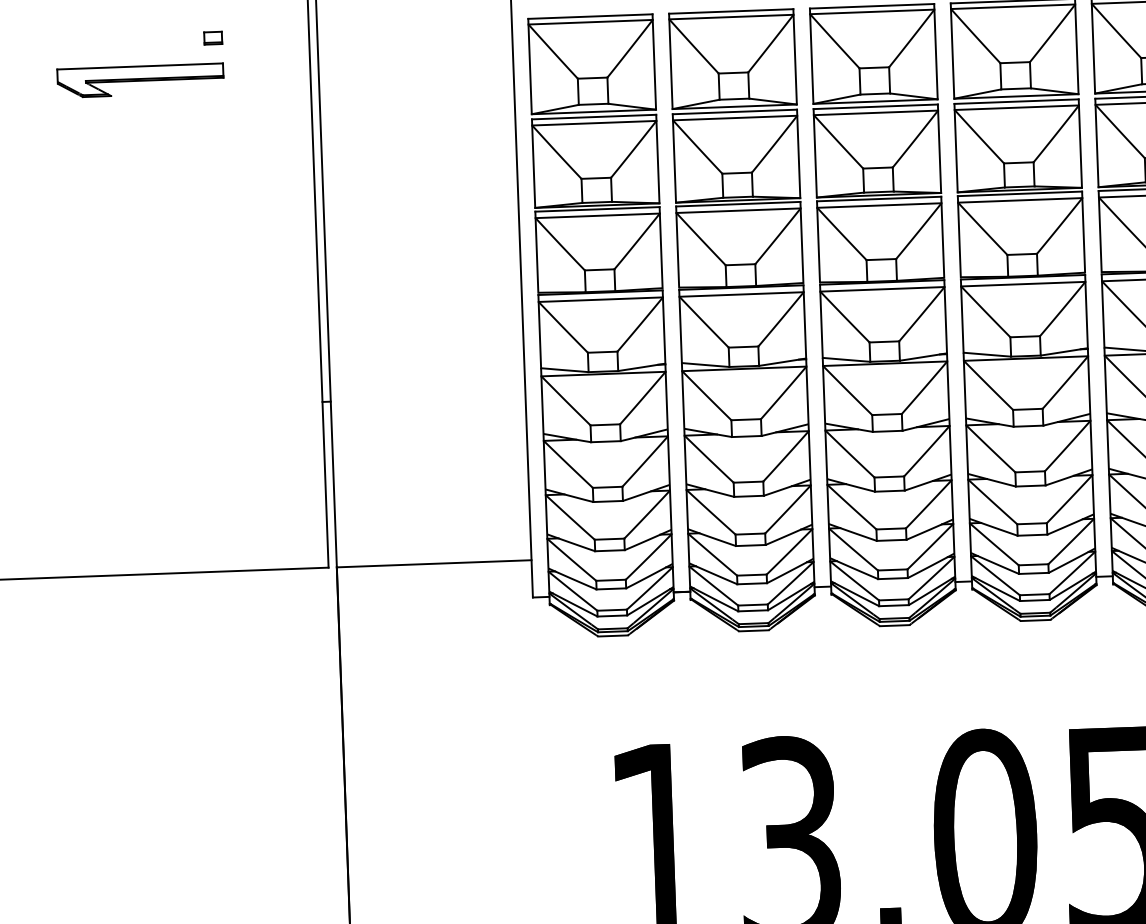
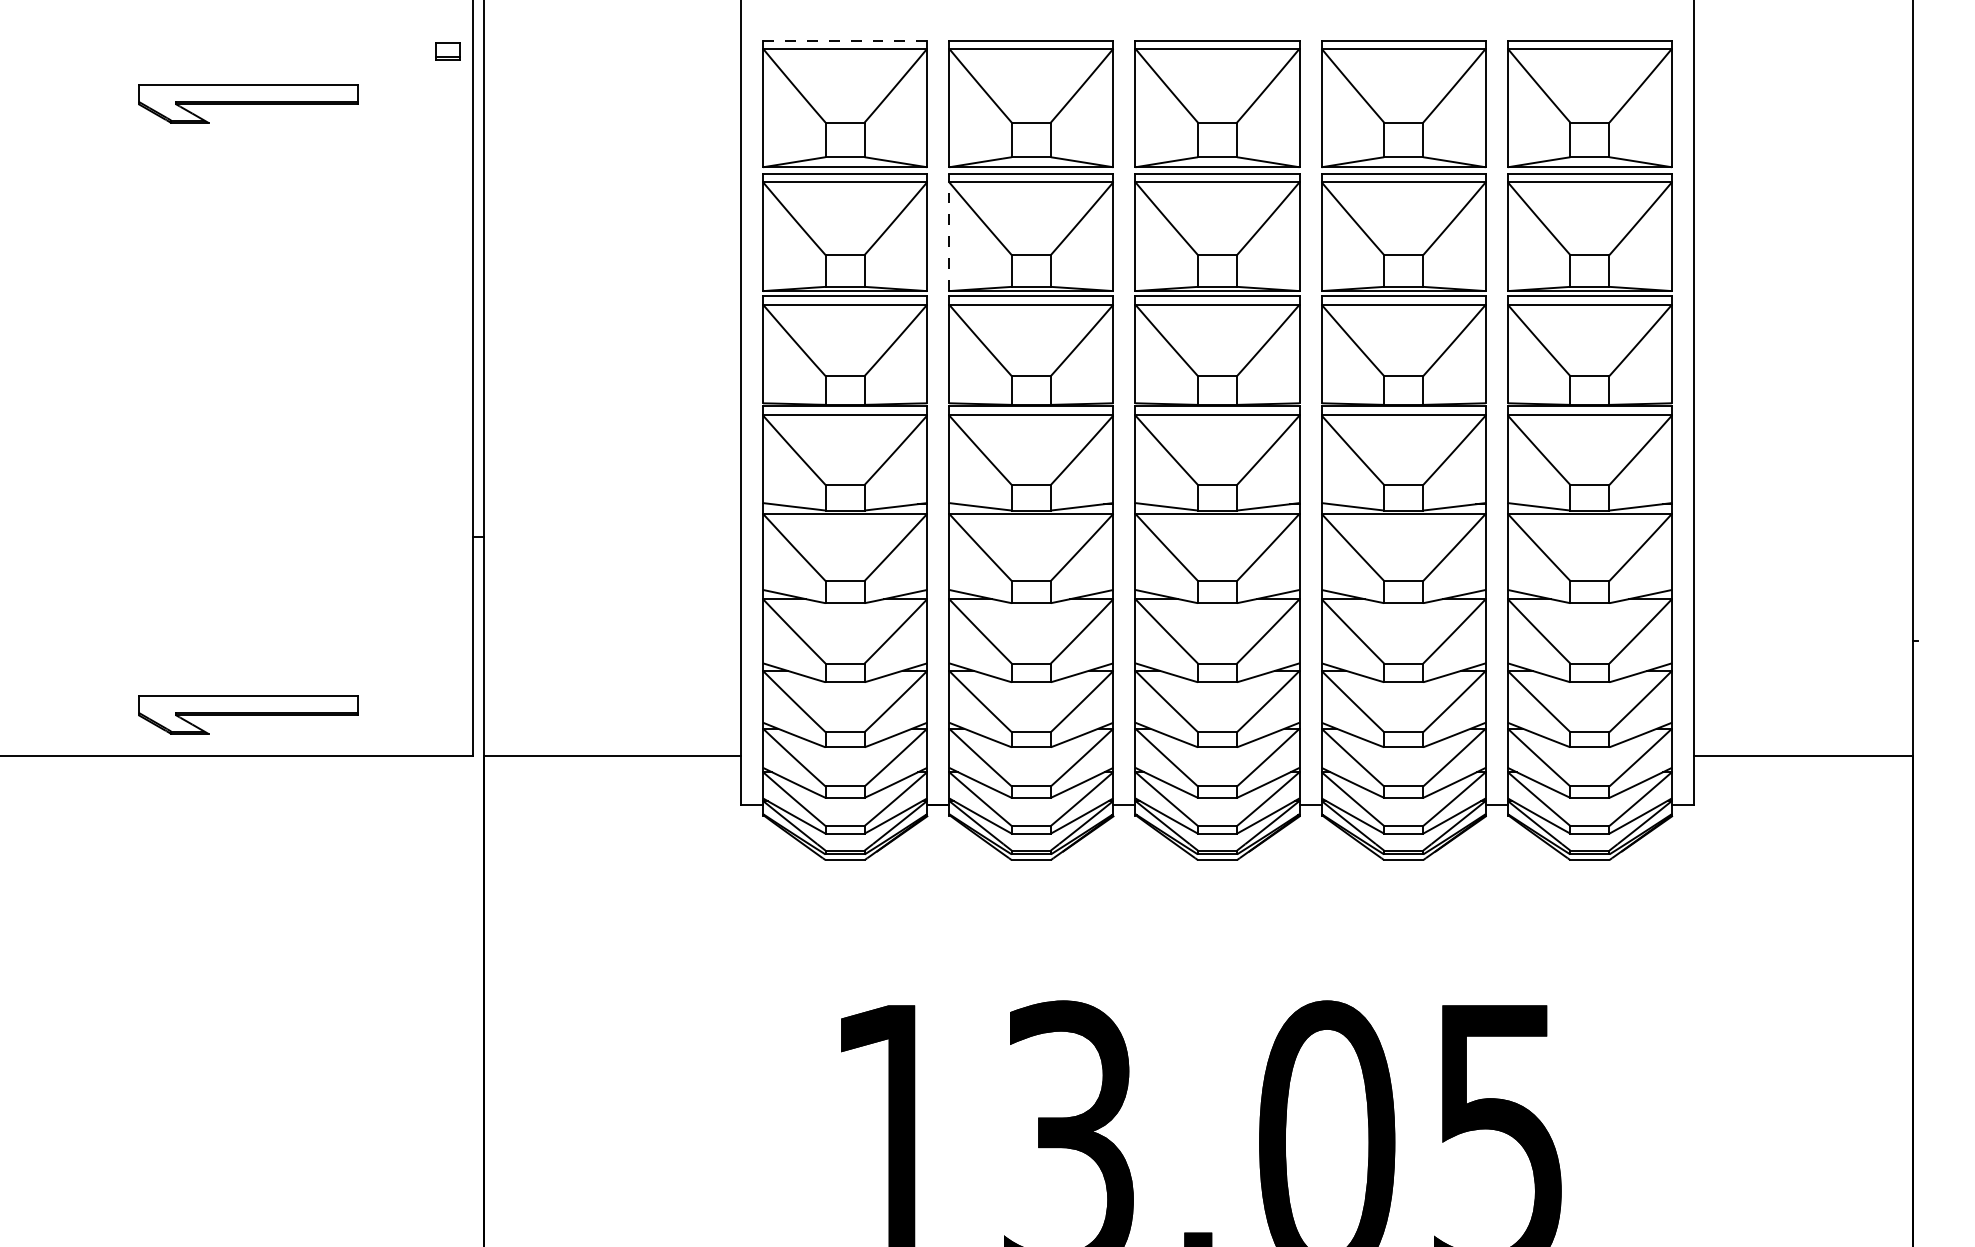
line: (590, 16) -> (845, 41), solid -> dashed
part: (212, 38) -> (447, 51), moved
line: (674, 158) -> (949, 232), solid -> dashed
part: (157, 542) -> (248, 714), added

